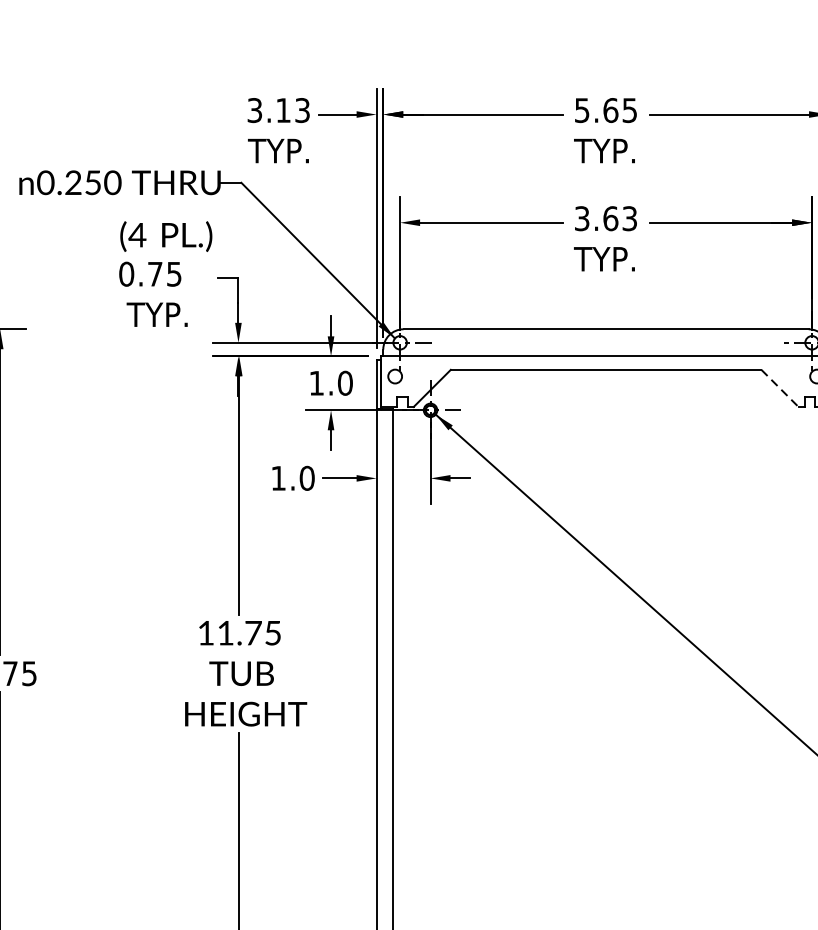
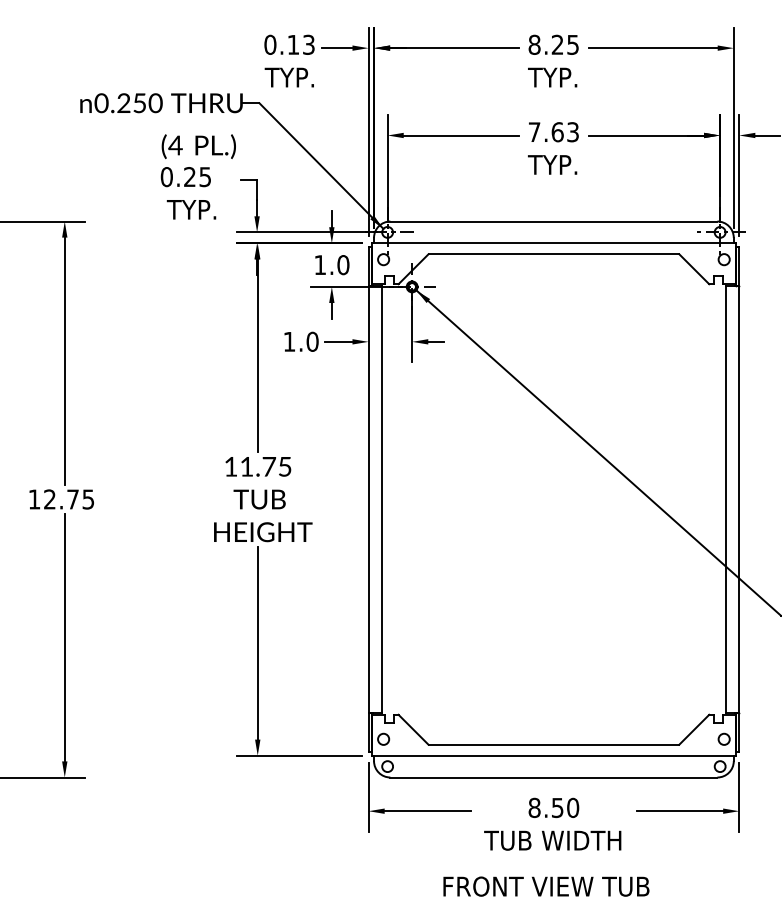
text: (255, 110) -> (270, 44), 3.13 -> 0.13
text: (595, 110) -> (545, 44), 5.65 -> 8.25
text: (582, 219) -> (534, 132), 3.63 -> 7.63
text: (154, 273) -> (189, 176), 0.75 -> 0.25
line: (780, 388) -> (694, 269), dashed -> solid

